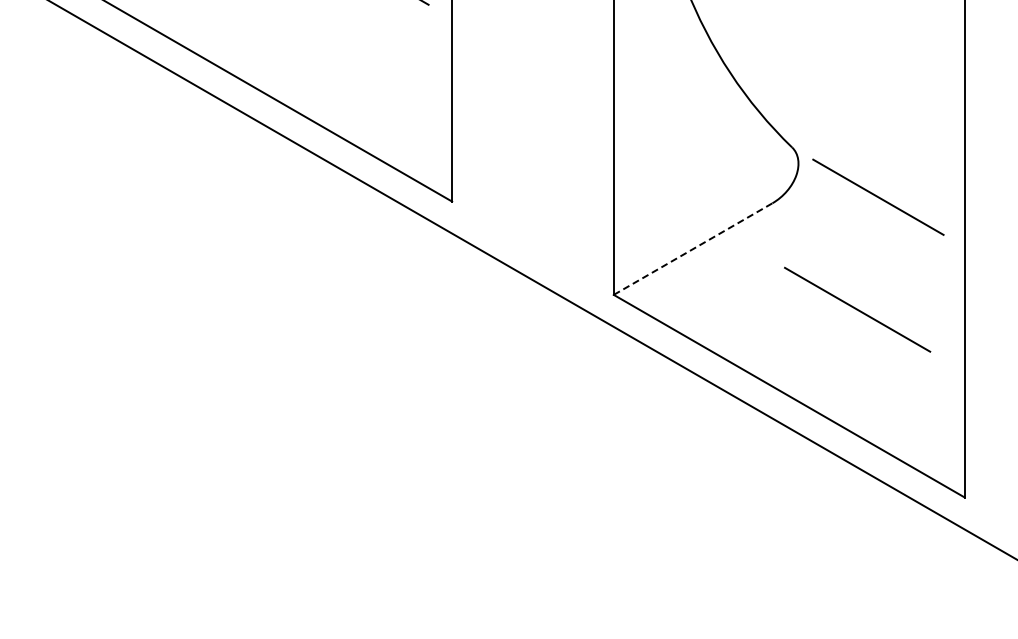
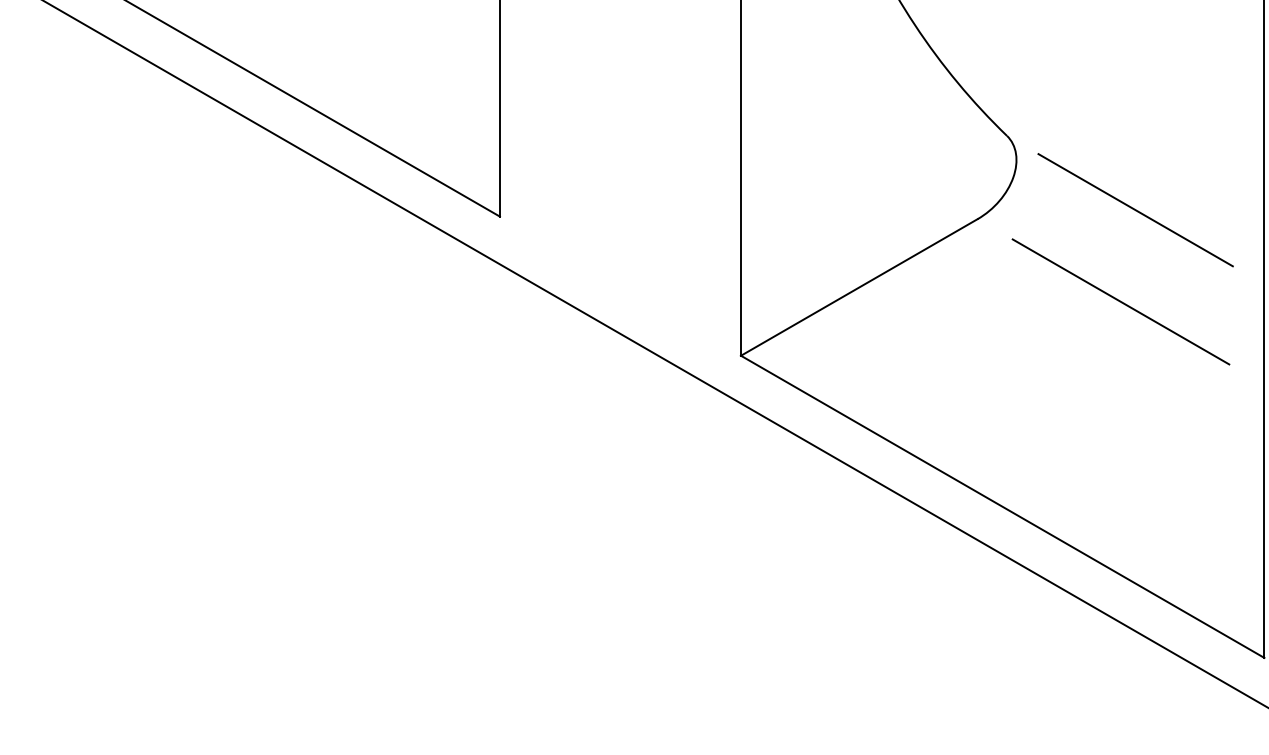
line: (693, 249) -> (859, 288), dashed -> solid
line: (857, 309) -> (1120, 301), moved

